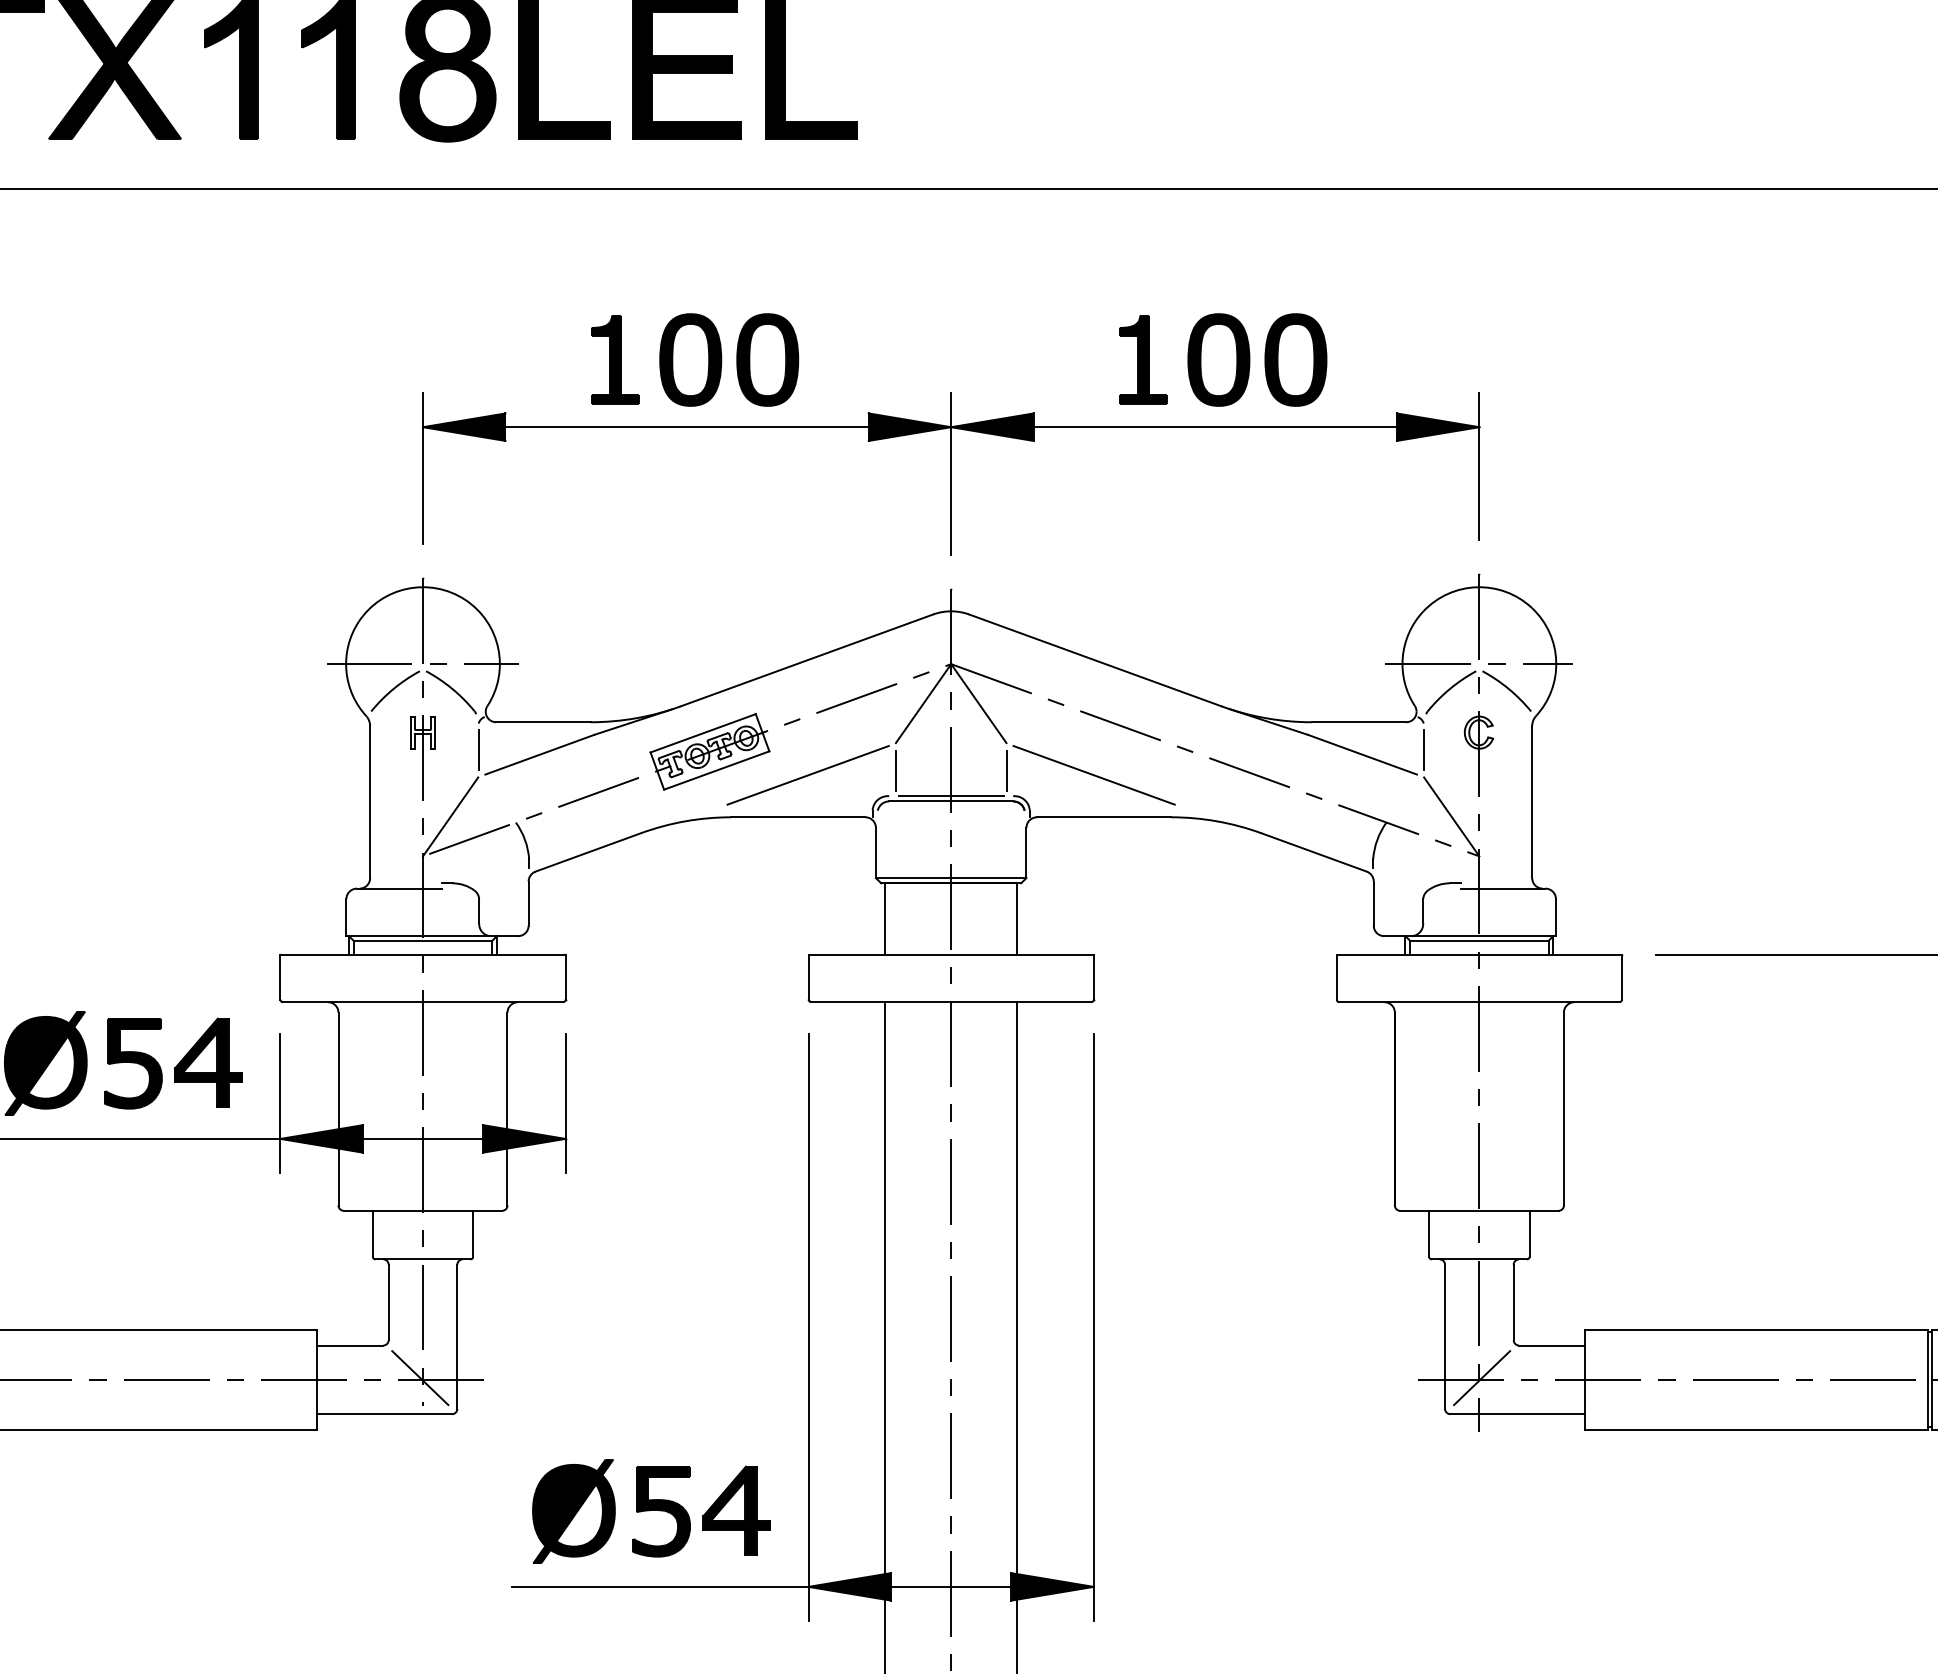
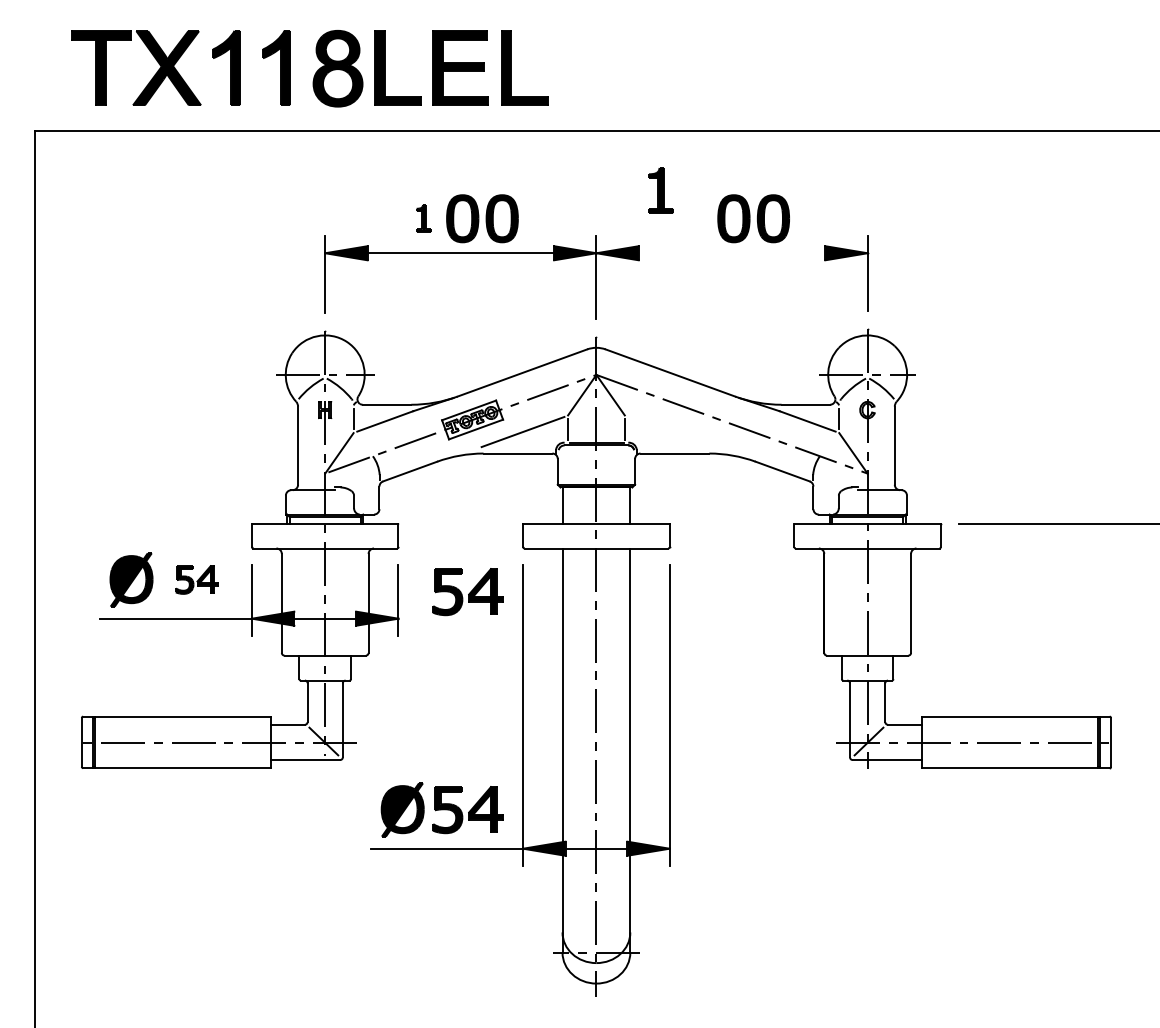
part: (614, 359) -> (423, 218), size x0.6
part: (1142, 359) -> (660, 190), moved
line: (1214, 427) -> (731, 253), removed
line: (1093, 774) -> (669, 431), removed
part: (172, 1062) -> (196, 579), size x0.6
part: (700, 1087) -> (467, 592), added

